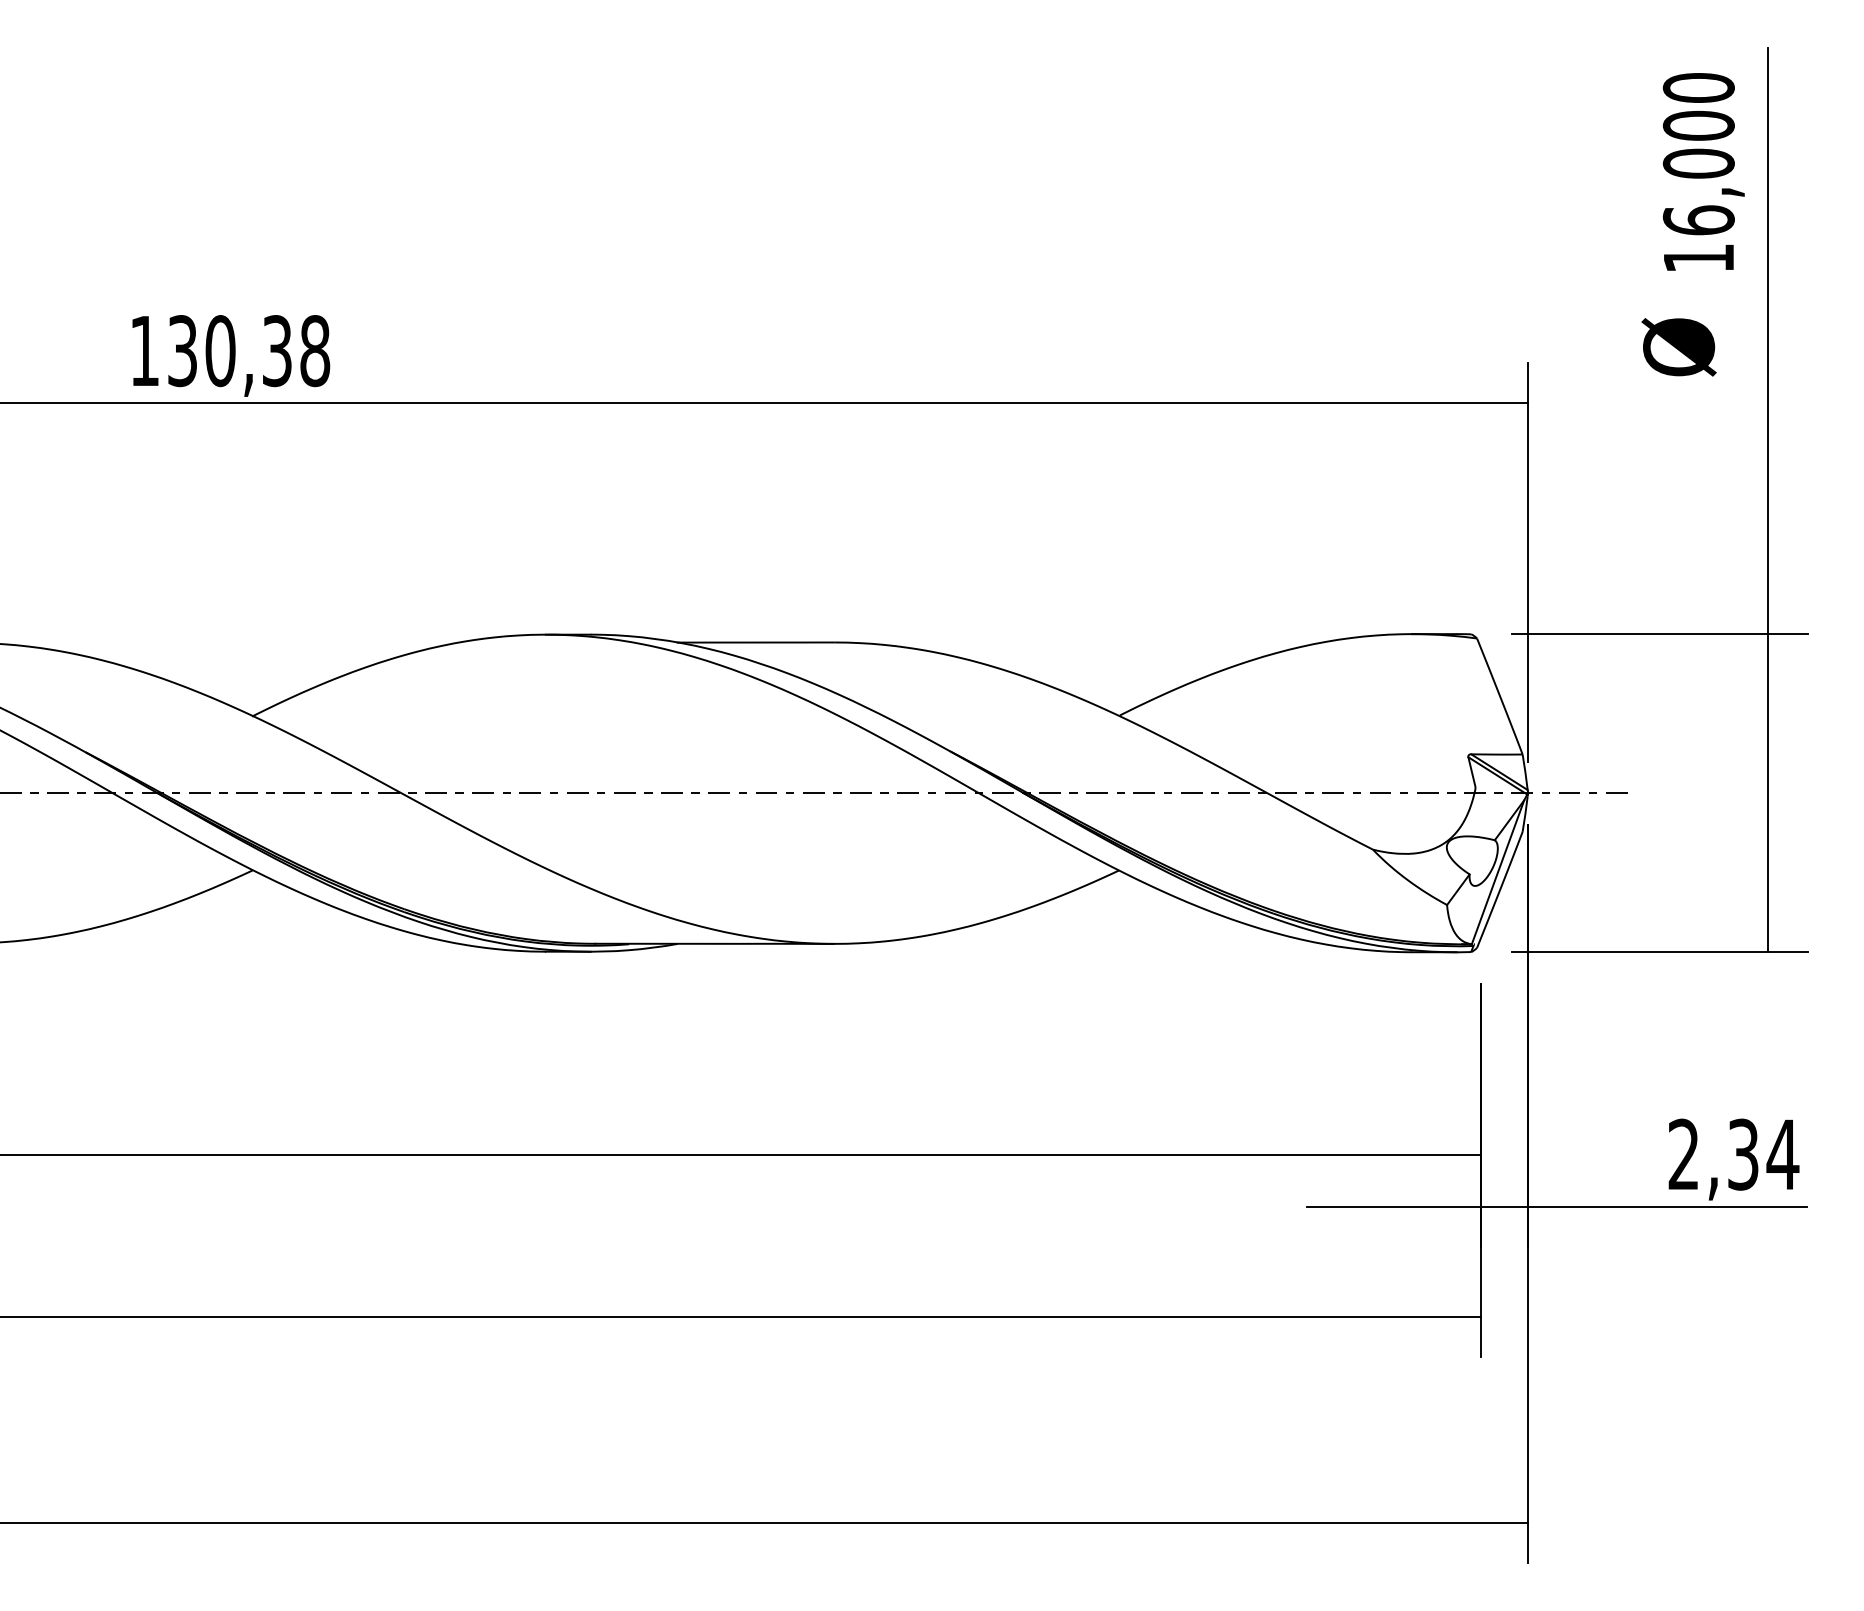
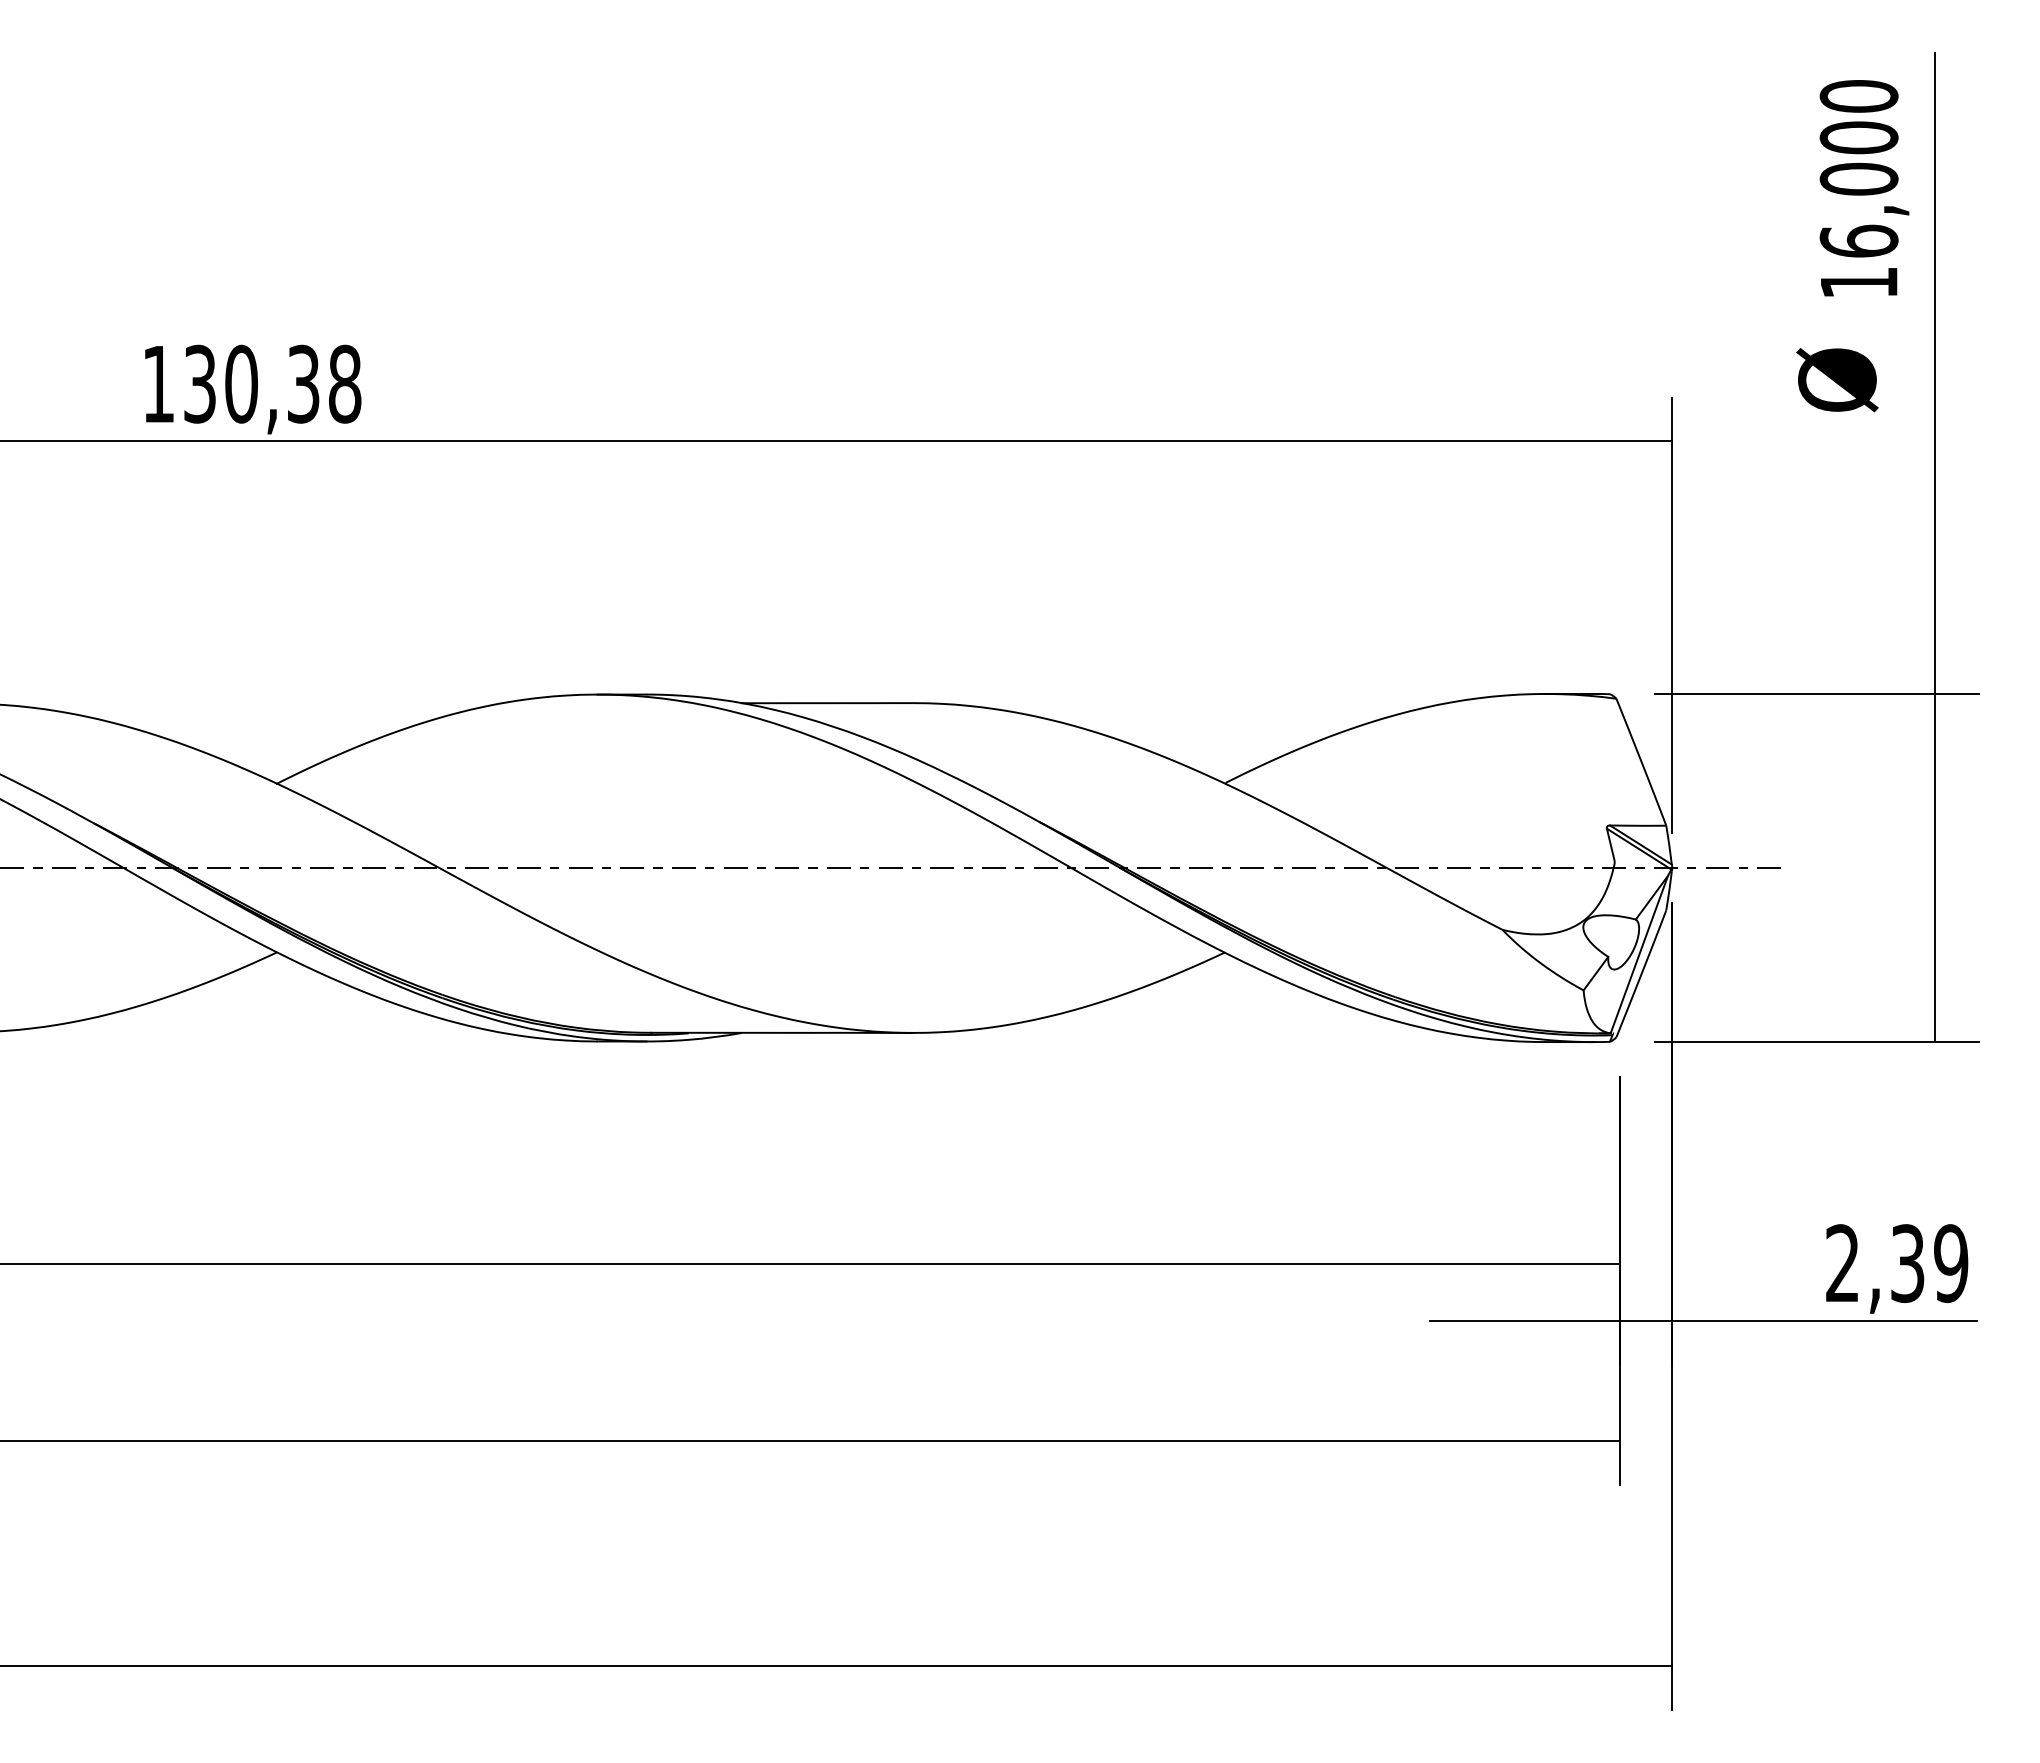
text: (1783, 1154) -> (1951, 1263), 2,34 -> 2,39

